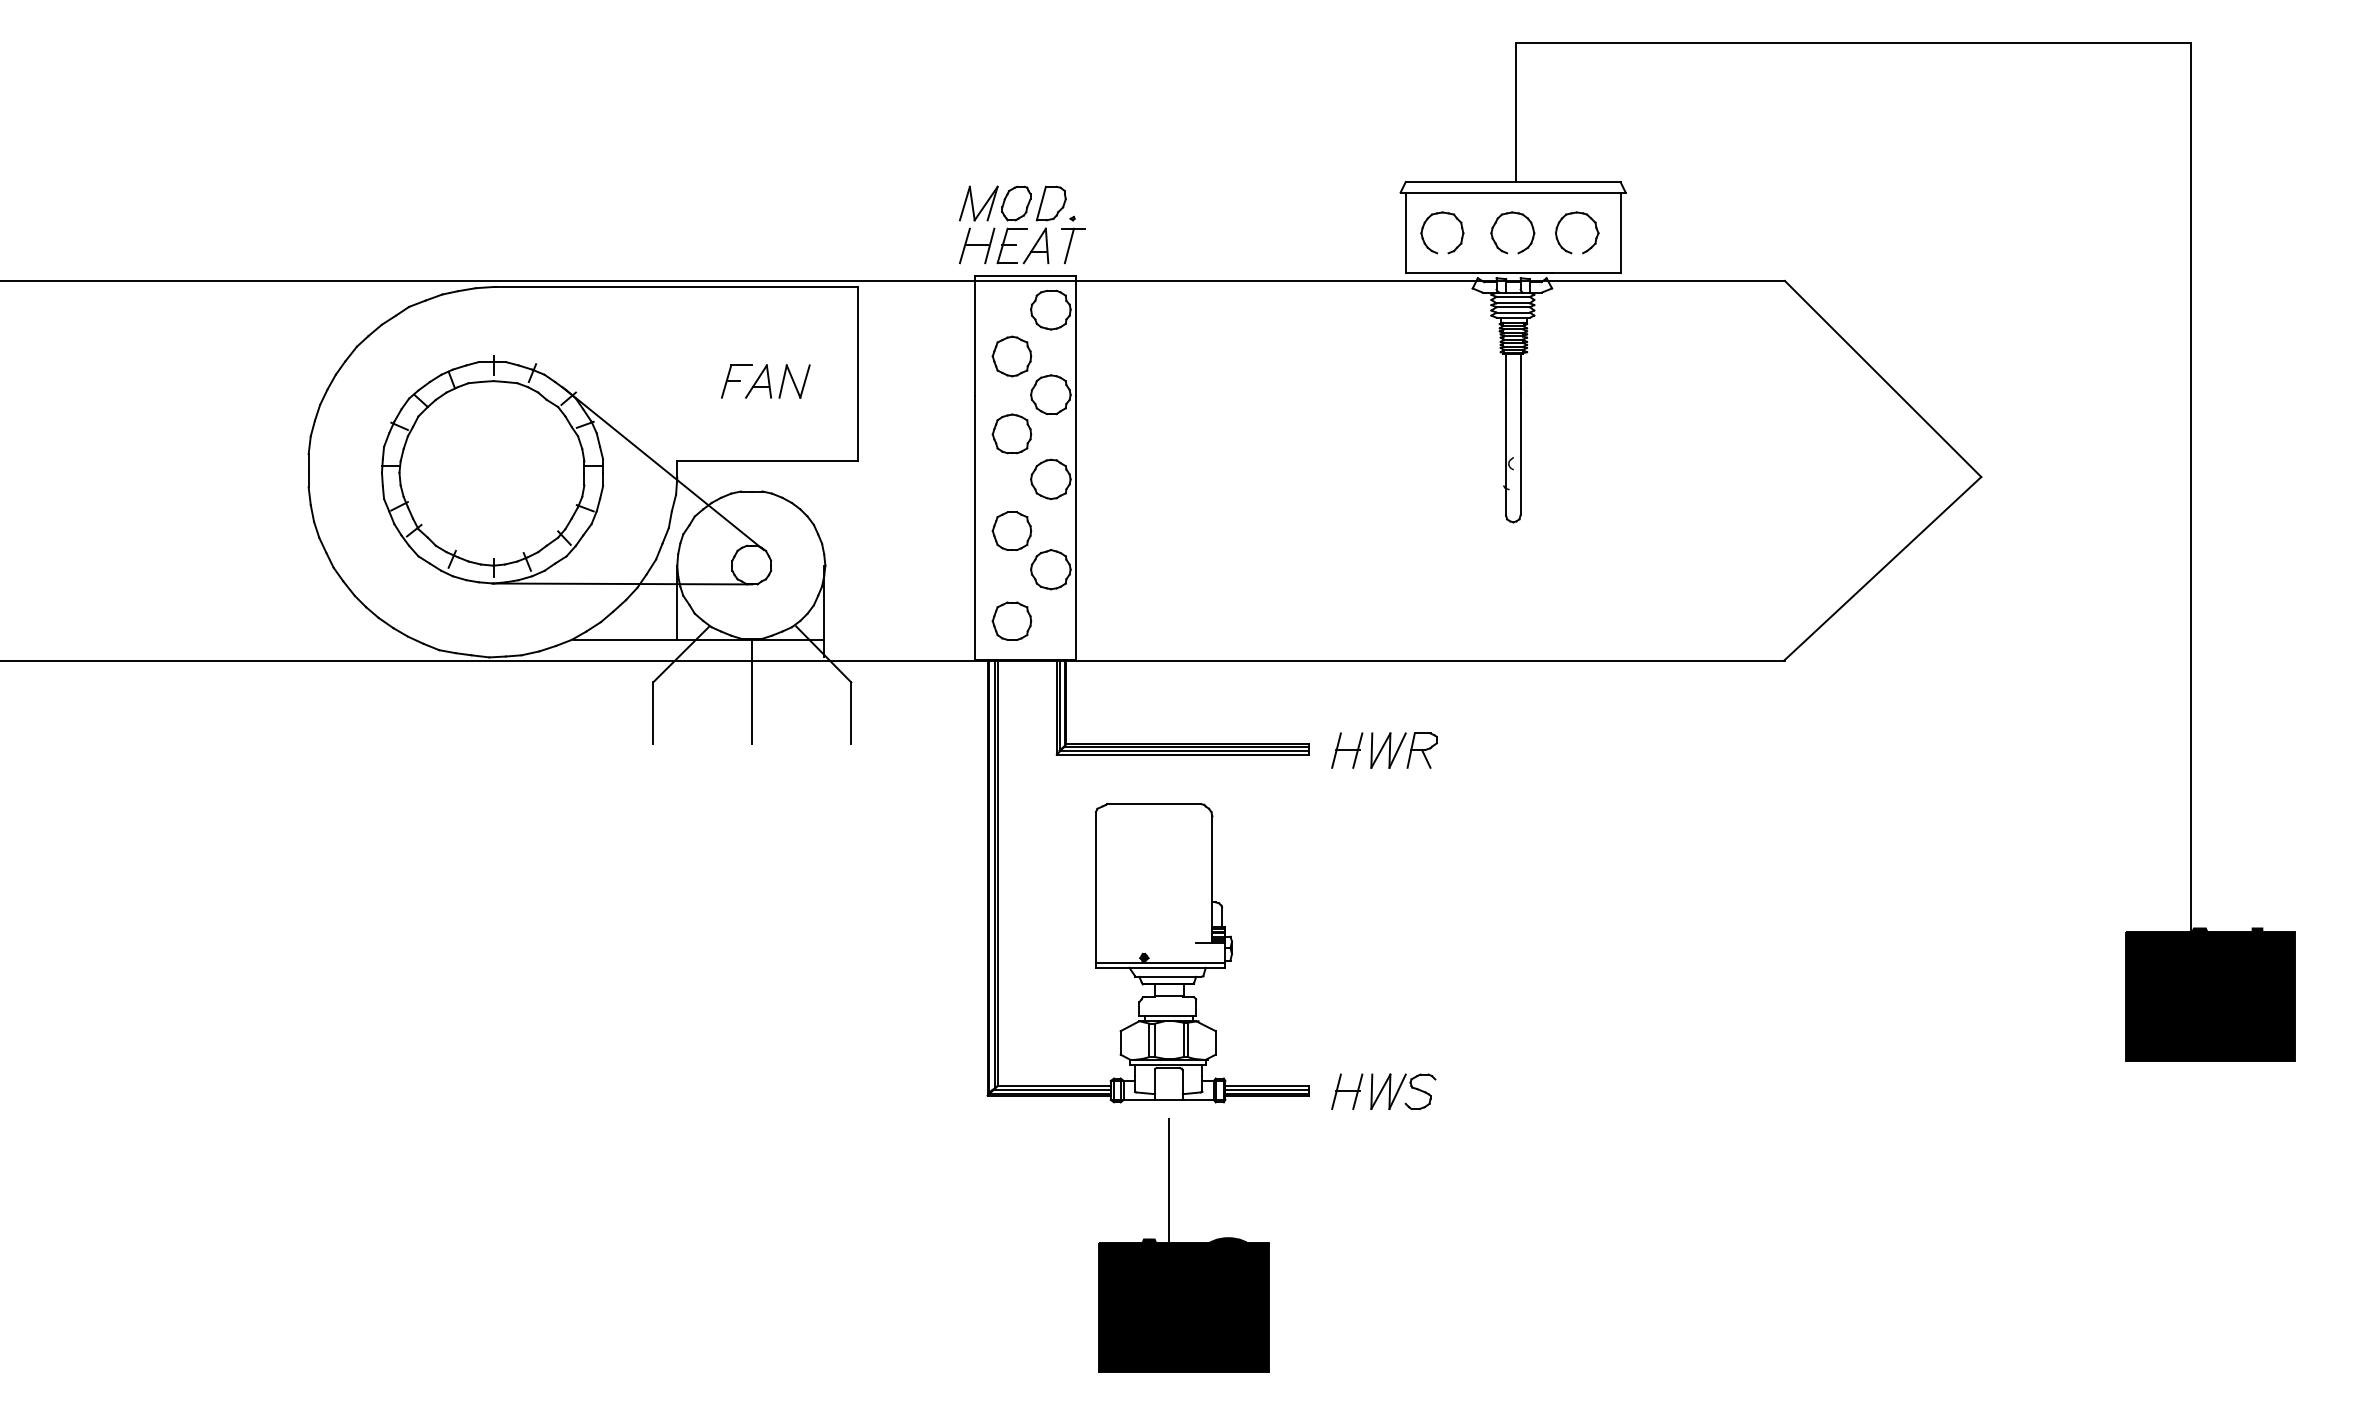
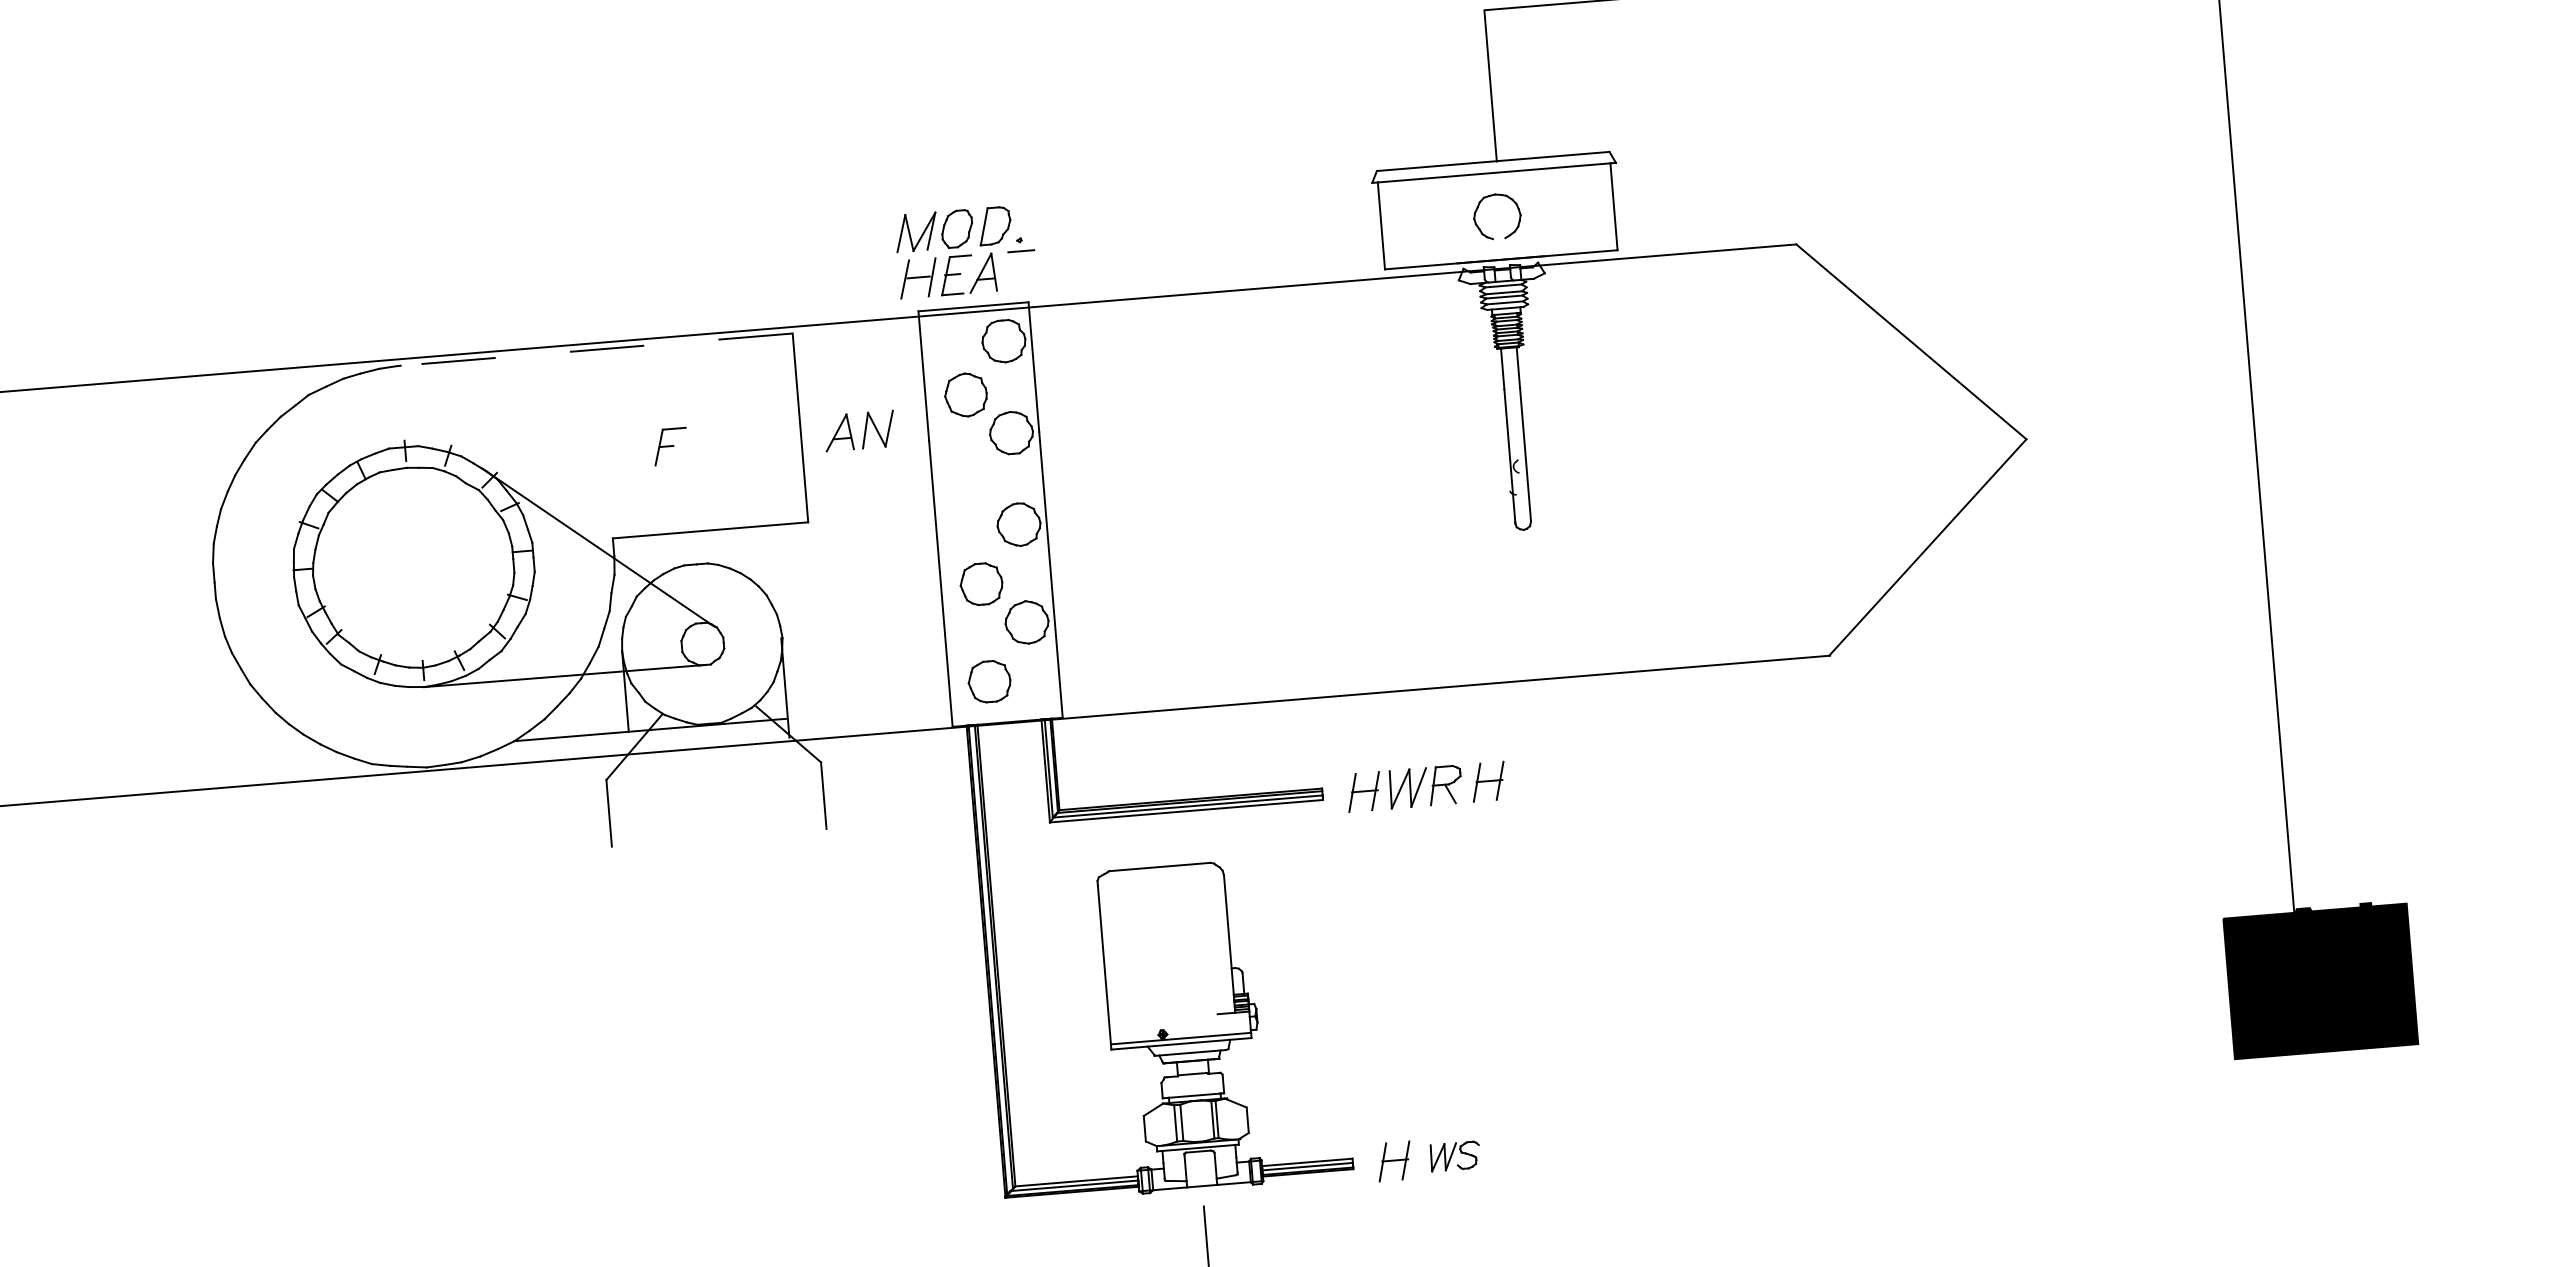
part: (1438, 214) -> (1415, 203), removed
part: (1590, 219) -> (1580, 195), removed
line: (1068, 245) -> (1017, 269), removed
line: (676, 287) -> (596, 350), solid -> dashed
part: (777, 381) -> (859, 431), moved
part: (1011, 433) -> (972, 478), removed
line: (752, 691) -> (714, 780), removed
part: (1462, 750) -> (1488, 781), added
part: (1403, 1091) -> (1455, 1156), size x0.7

